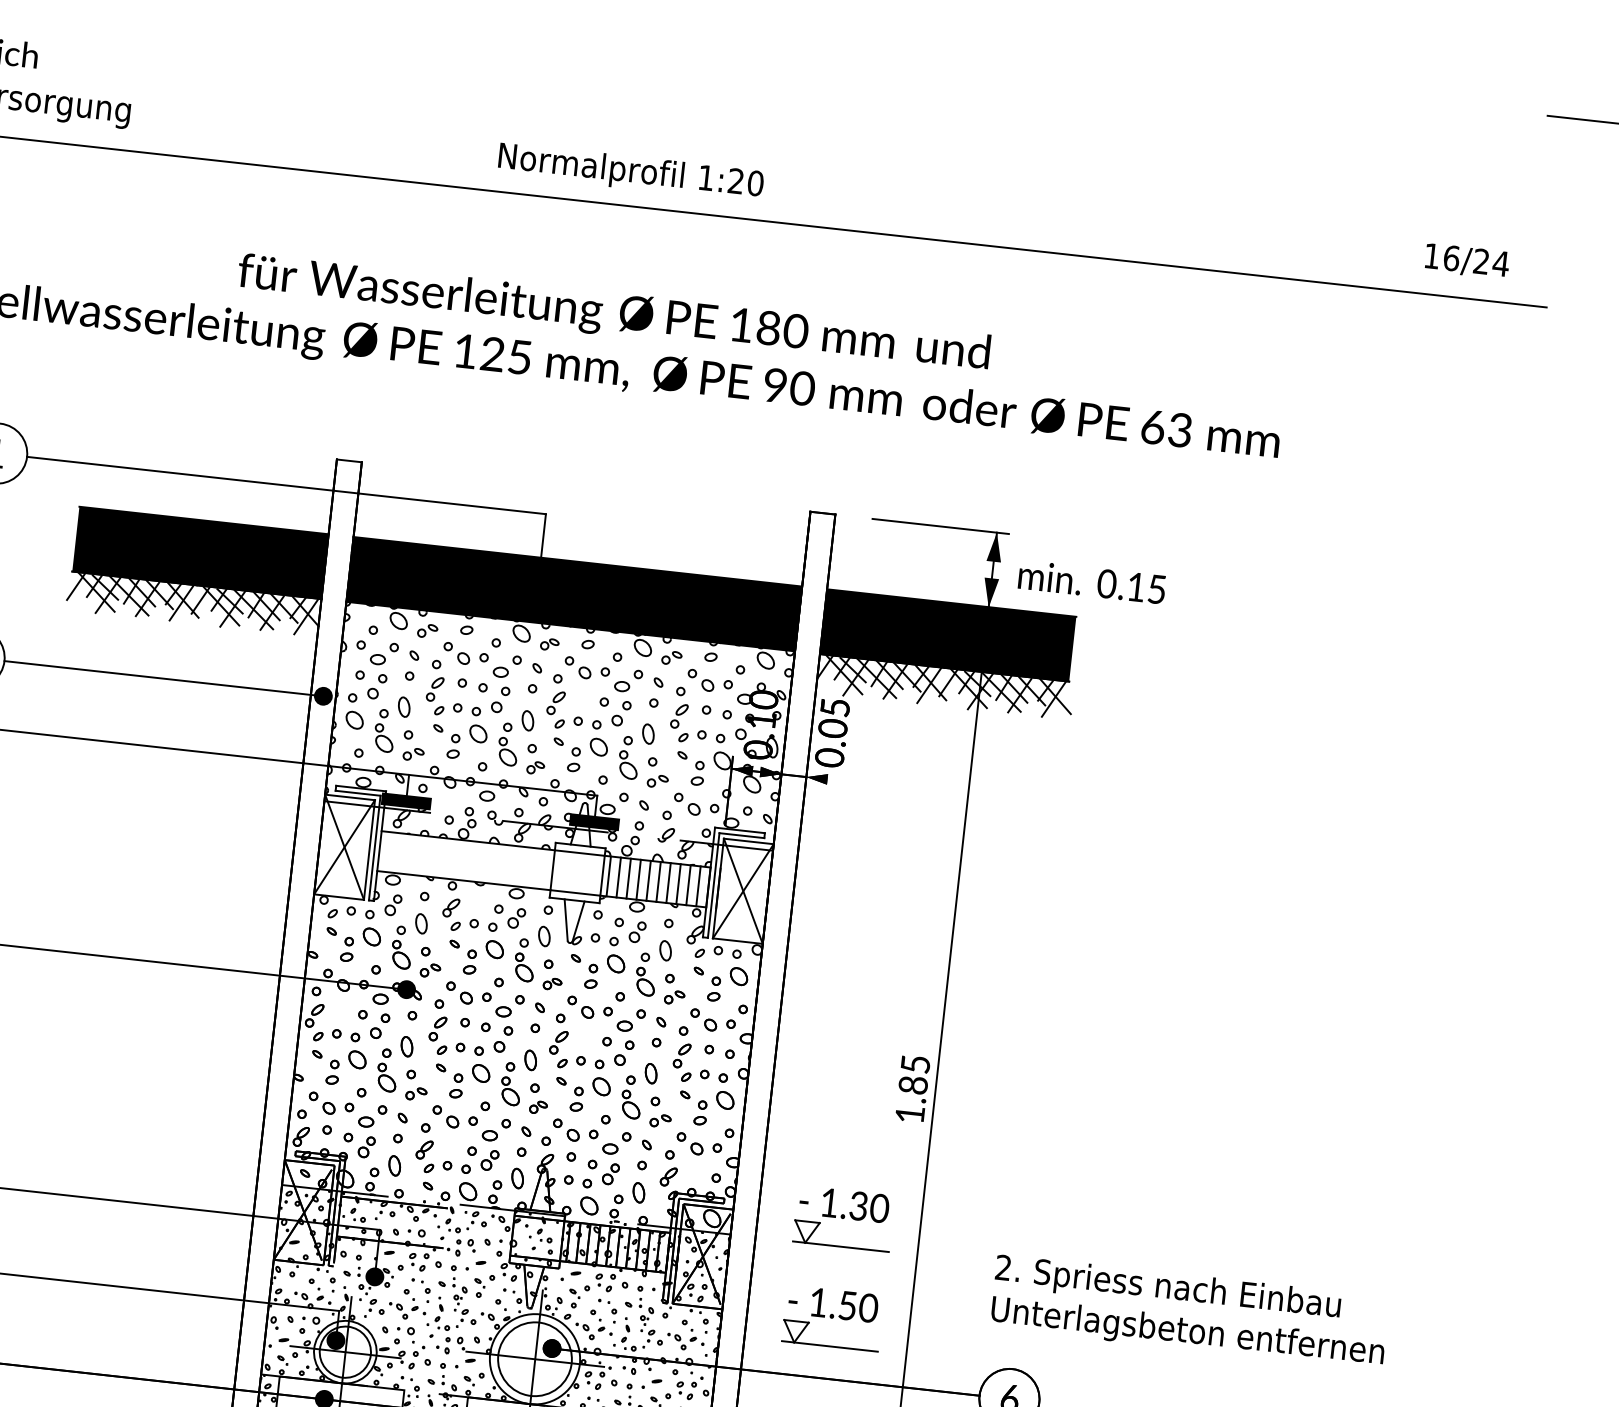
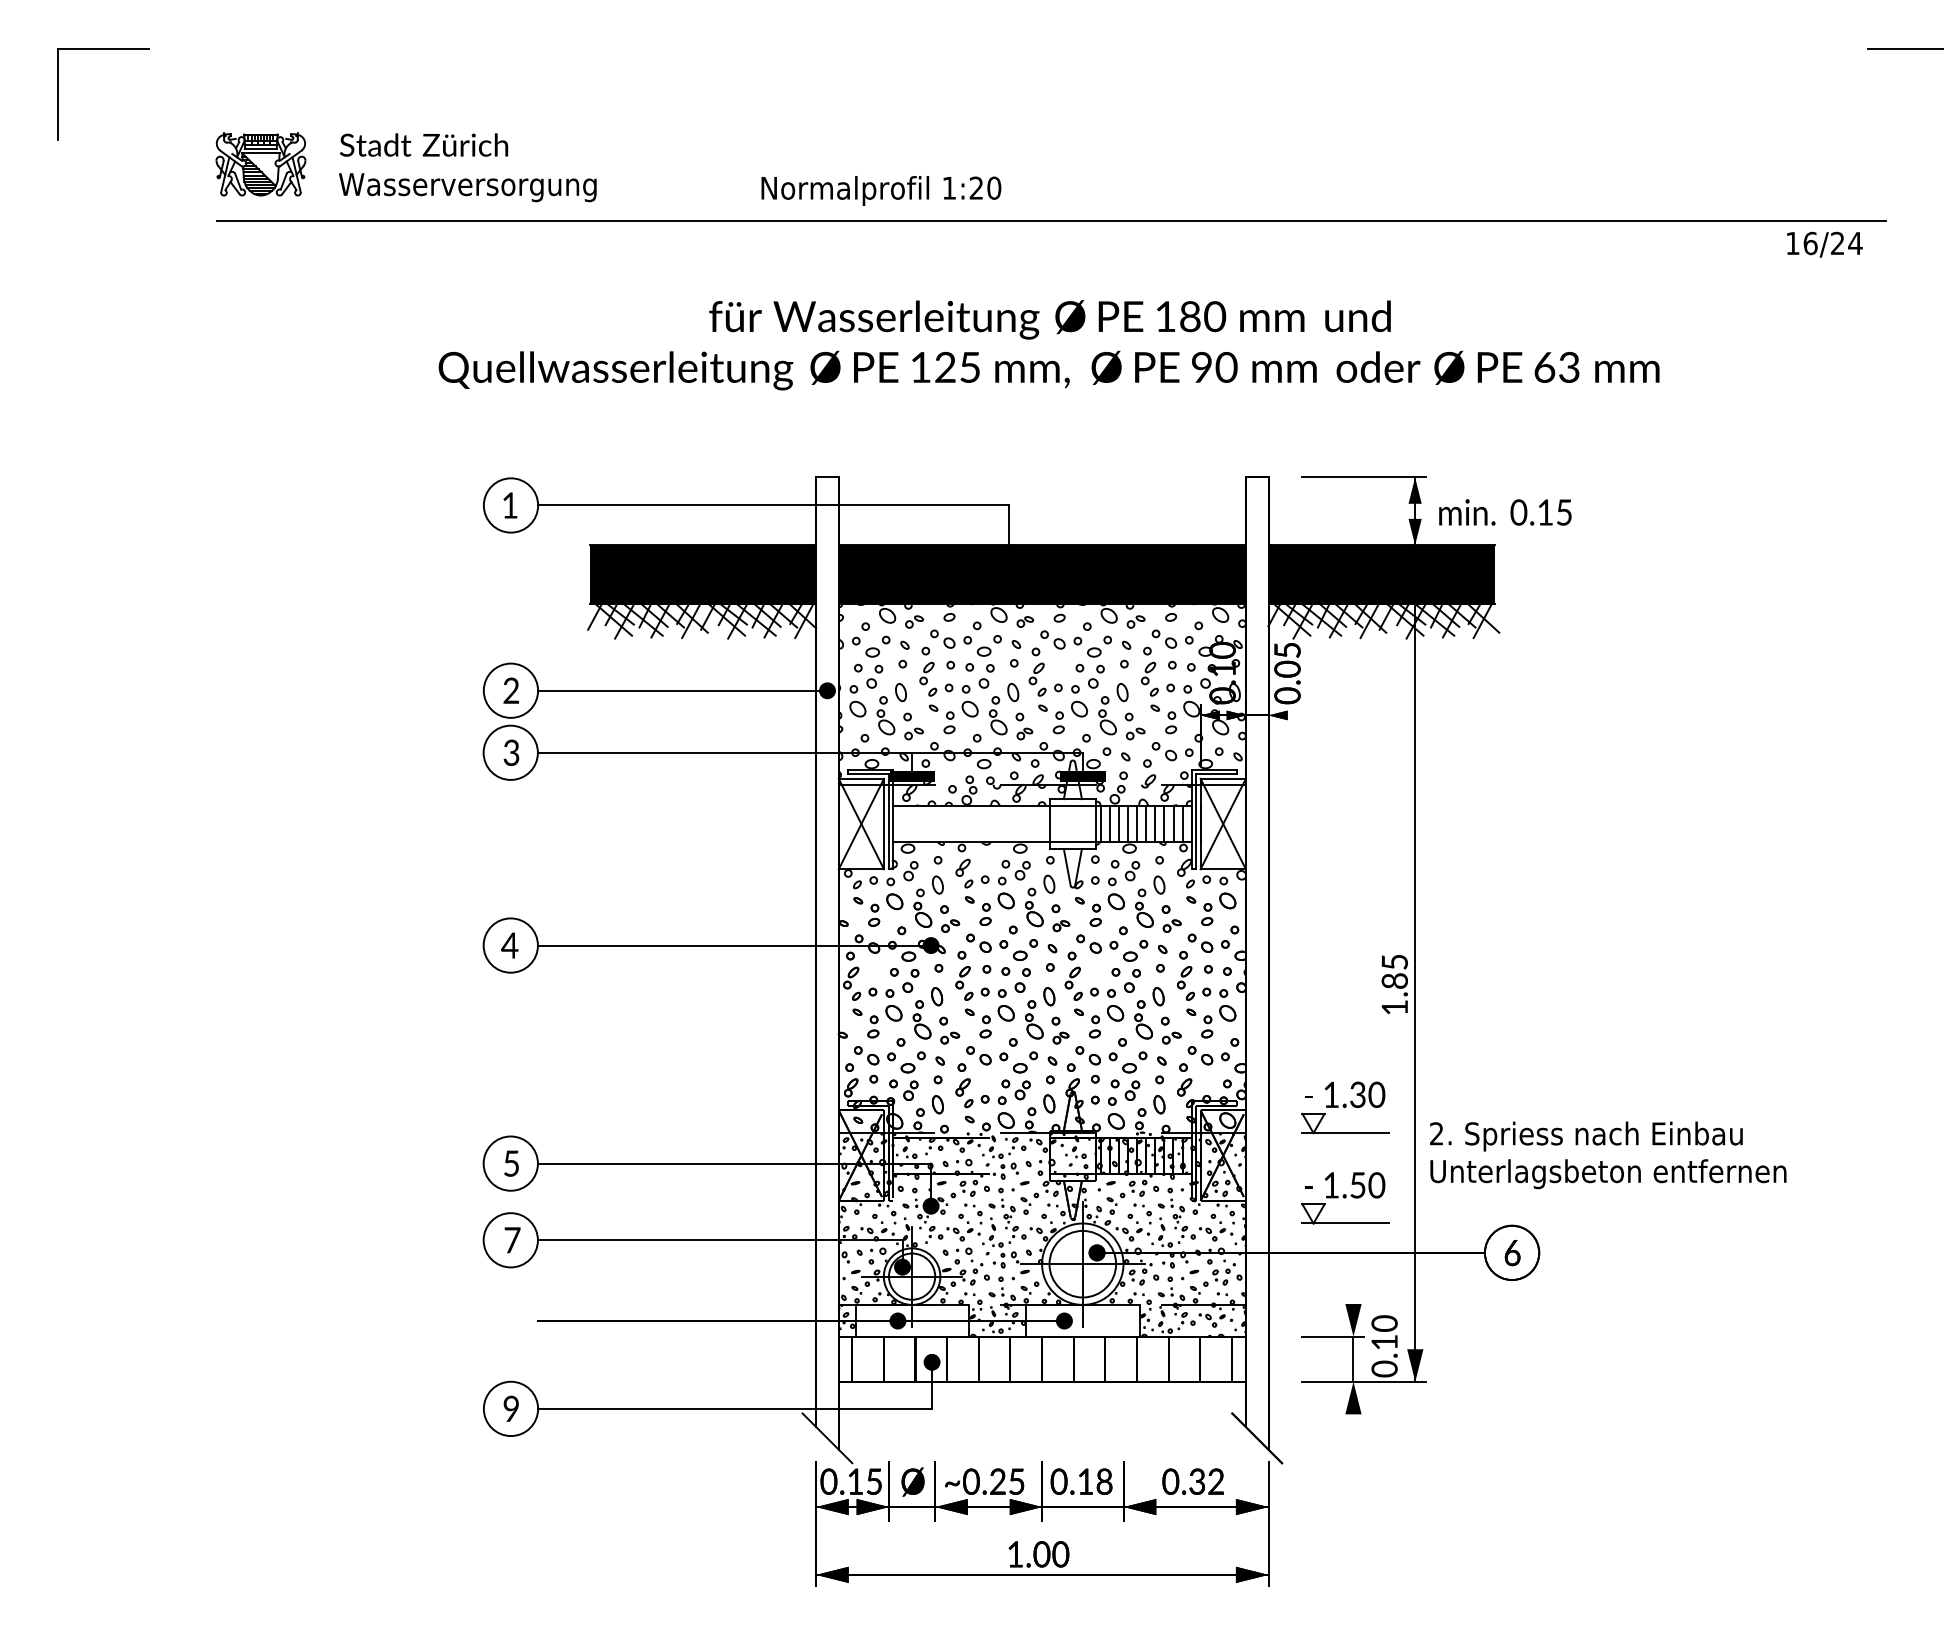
text: (631, 172) -> (881, 190), moved
text: (1466, 261) -> (1824, 244), moved
text: (1190, 1312) -> (1608, 1155), moved

